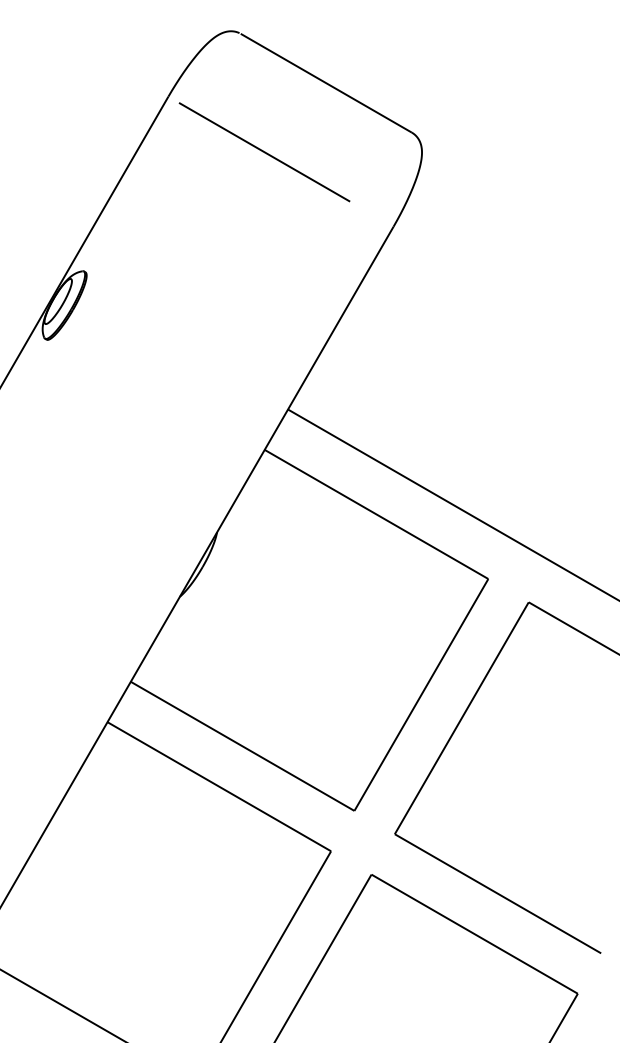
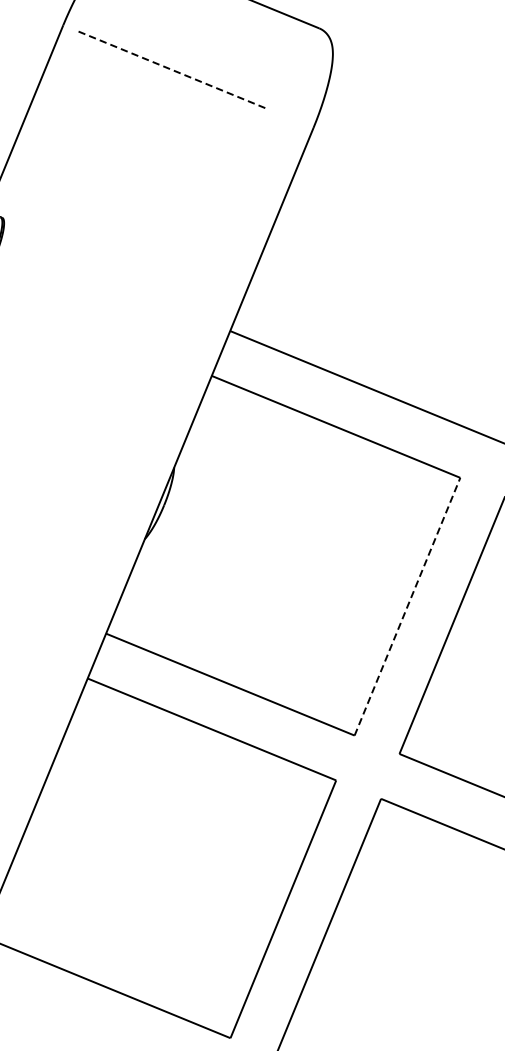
line: (264, 152) -> (170, 69), solid -> dashed
line: (421, 694) -> (407, 606), solid -> dashed

